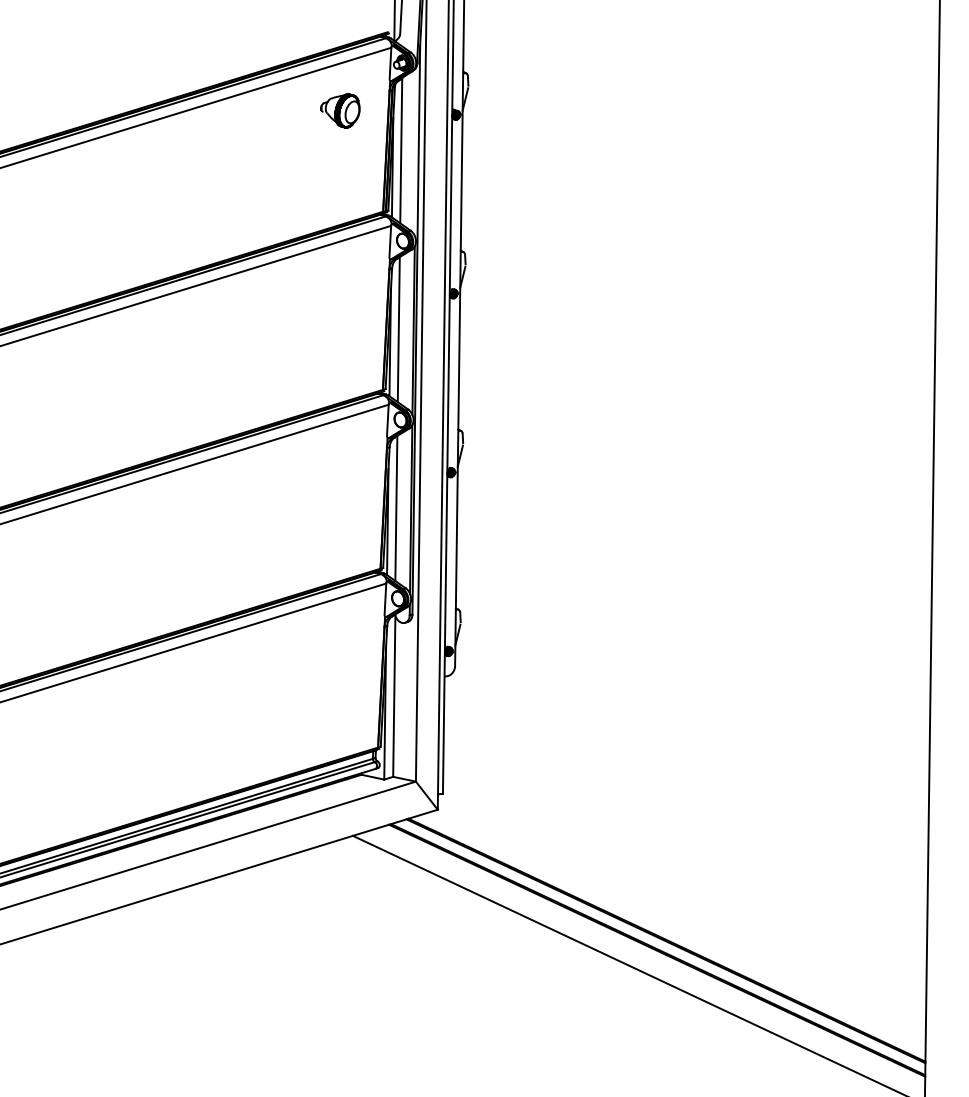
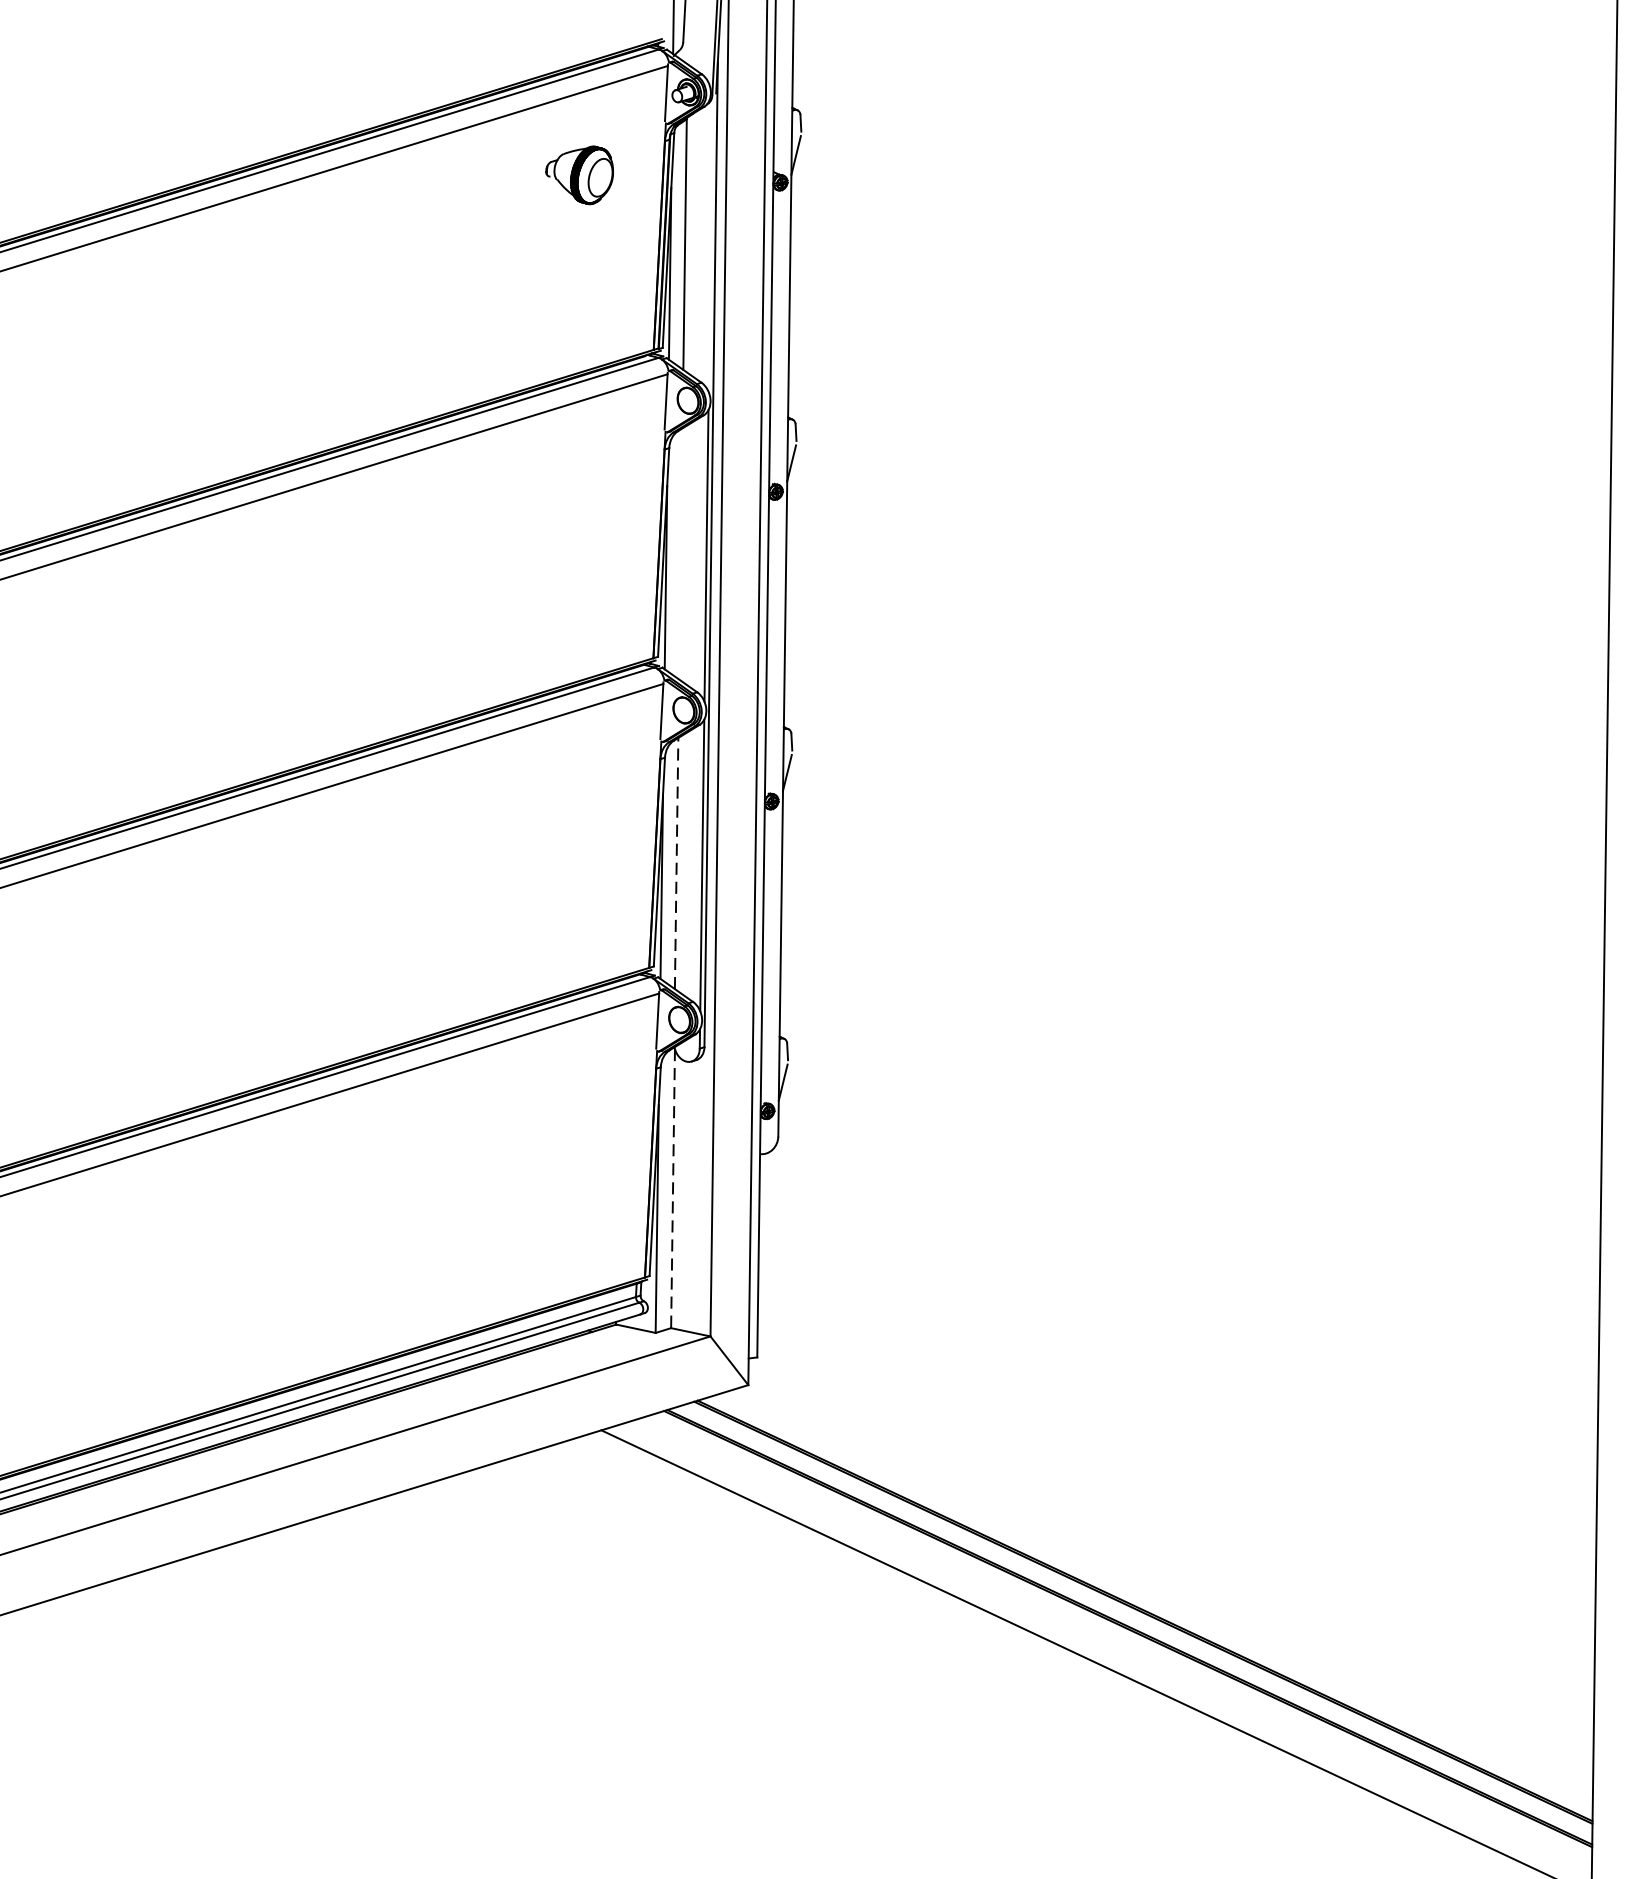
line: (398, 329) -> (680, 553), removed
line: (396, 508) -> (676, 863), solid -> dashed
line: (394, 696) -> (673, 1189), solid -> dashed

